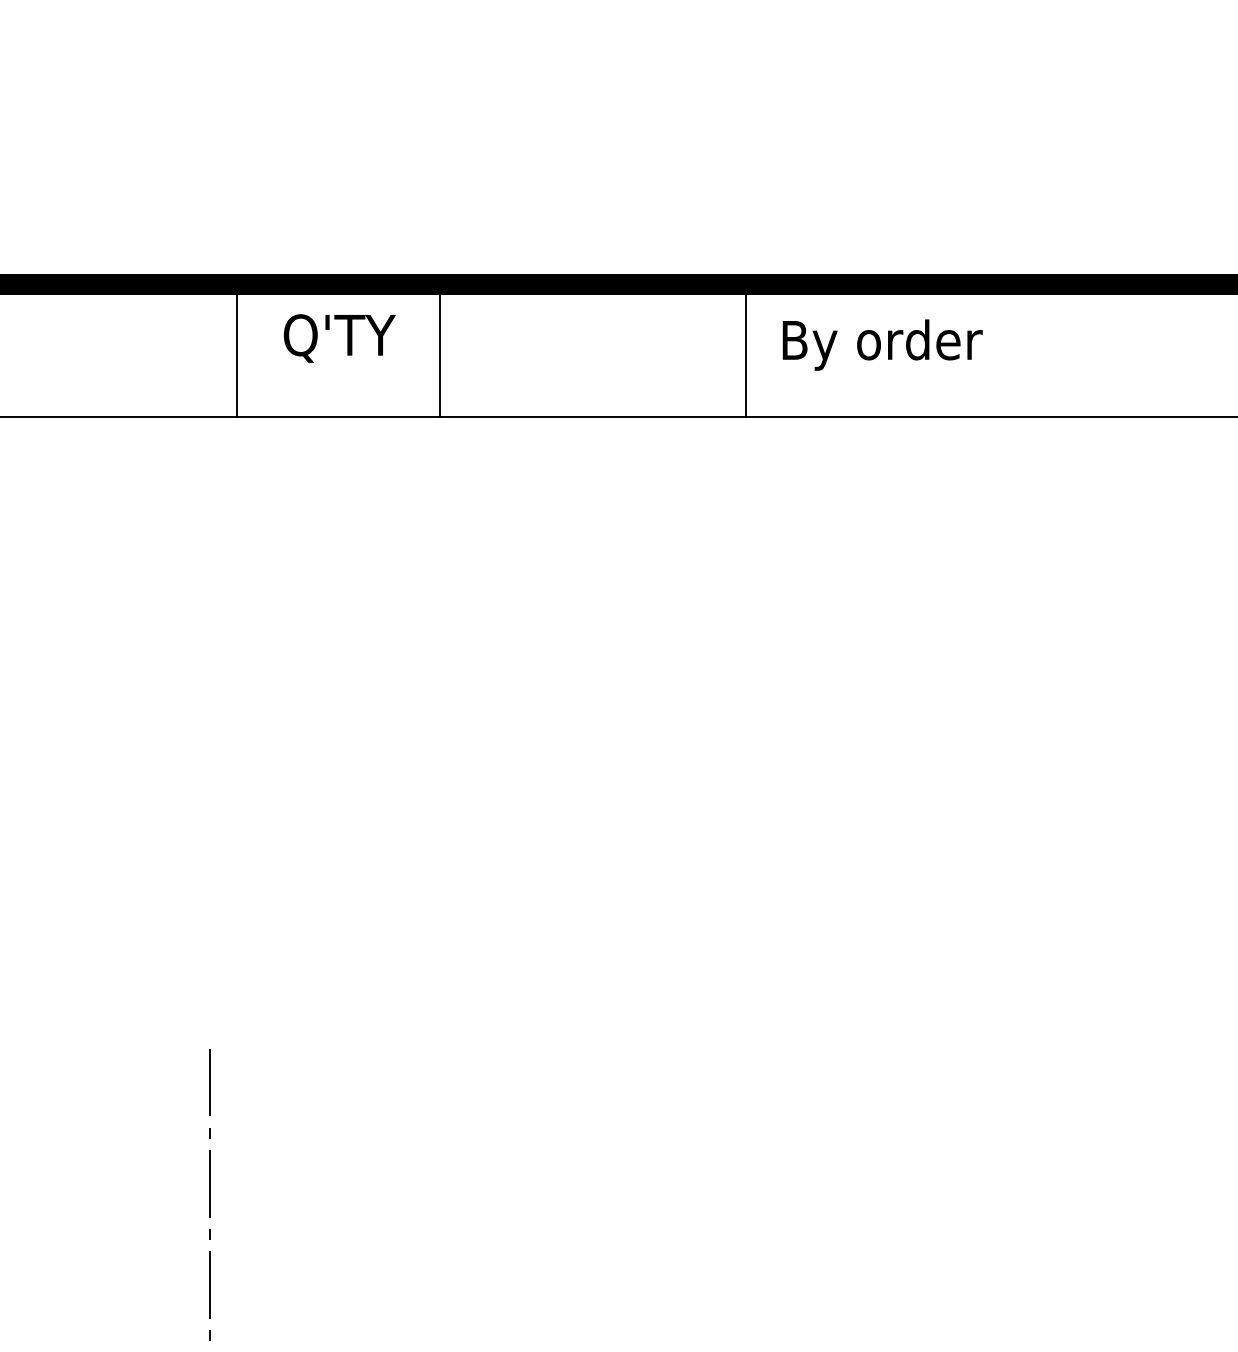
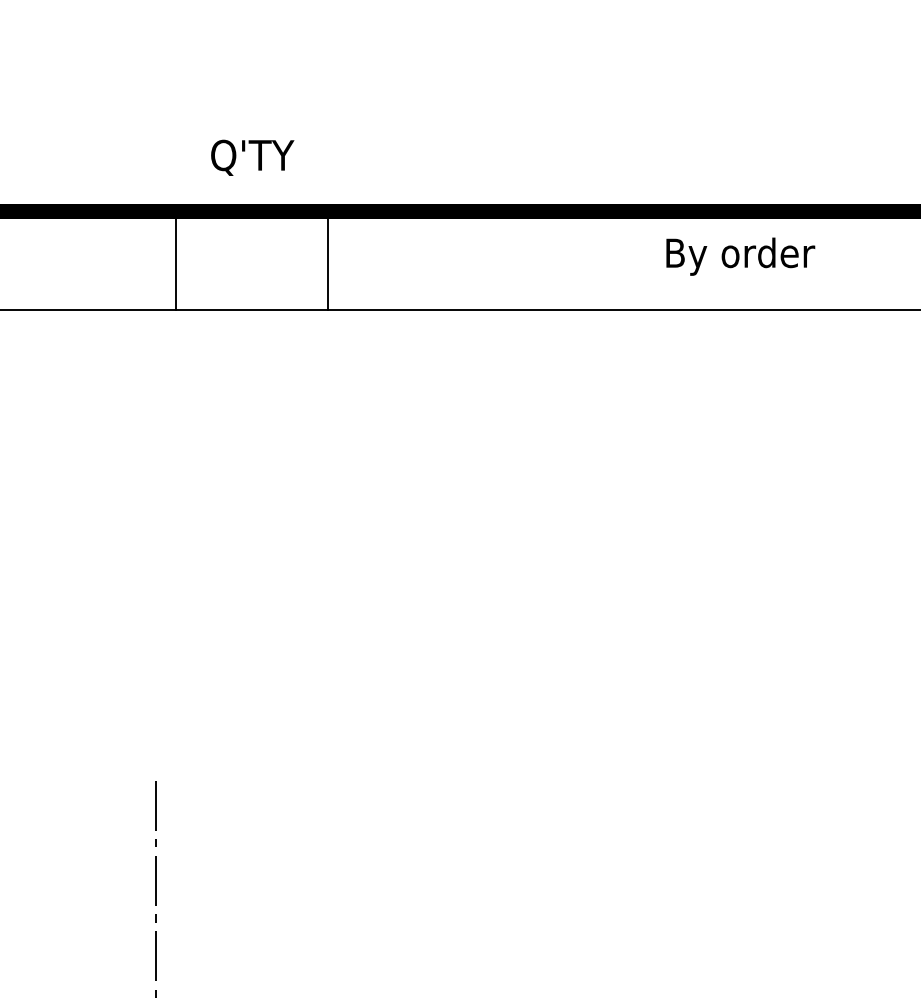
text: (339, 338) -> (252, 157), moved
text: (882, 344) -> (740, 256), moved
line: (746, 350) -> (555, 260), removed

